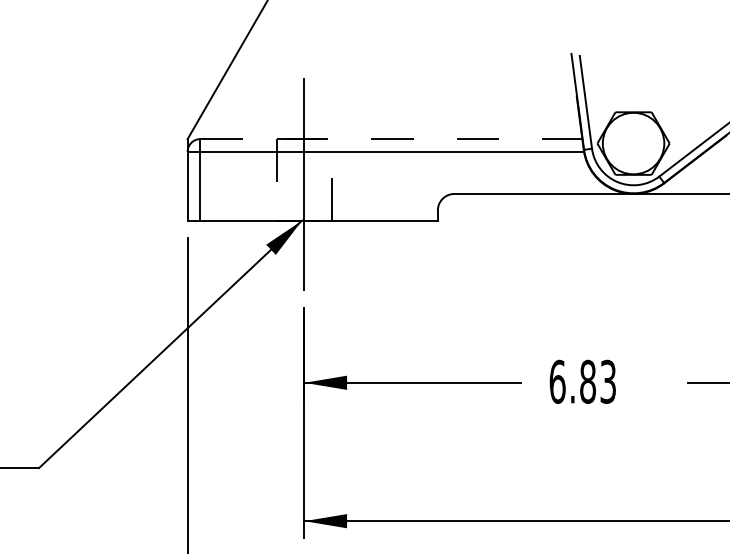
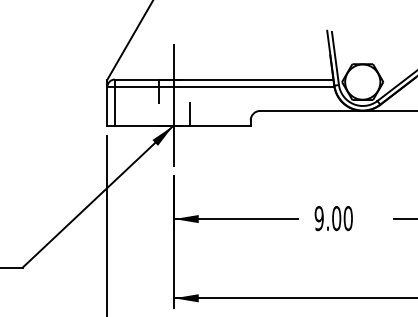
line: (392, 139) -> (224, 79), dashed -> solid
text: (582, 381) -> (333, 218), 6.83 -> 9.00

